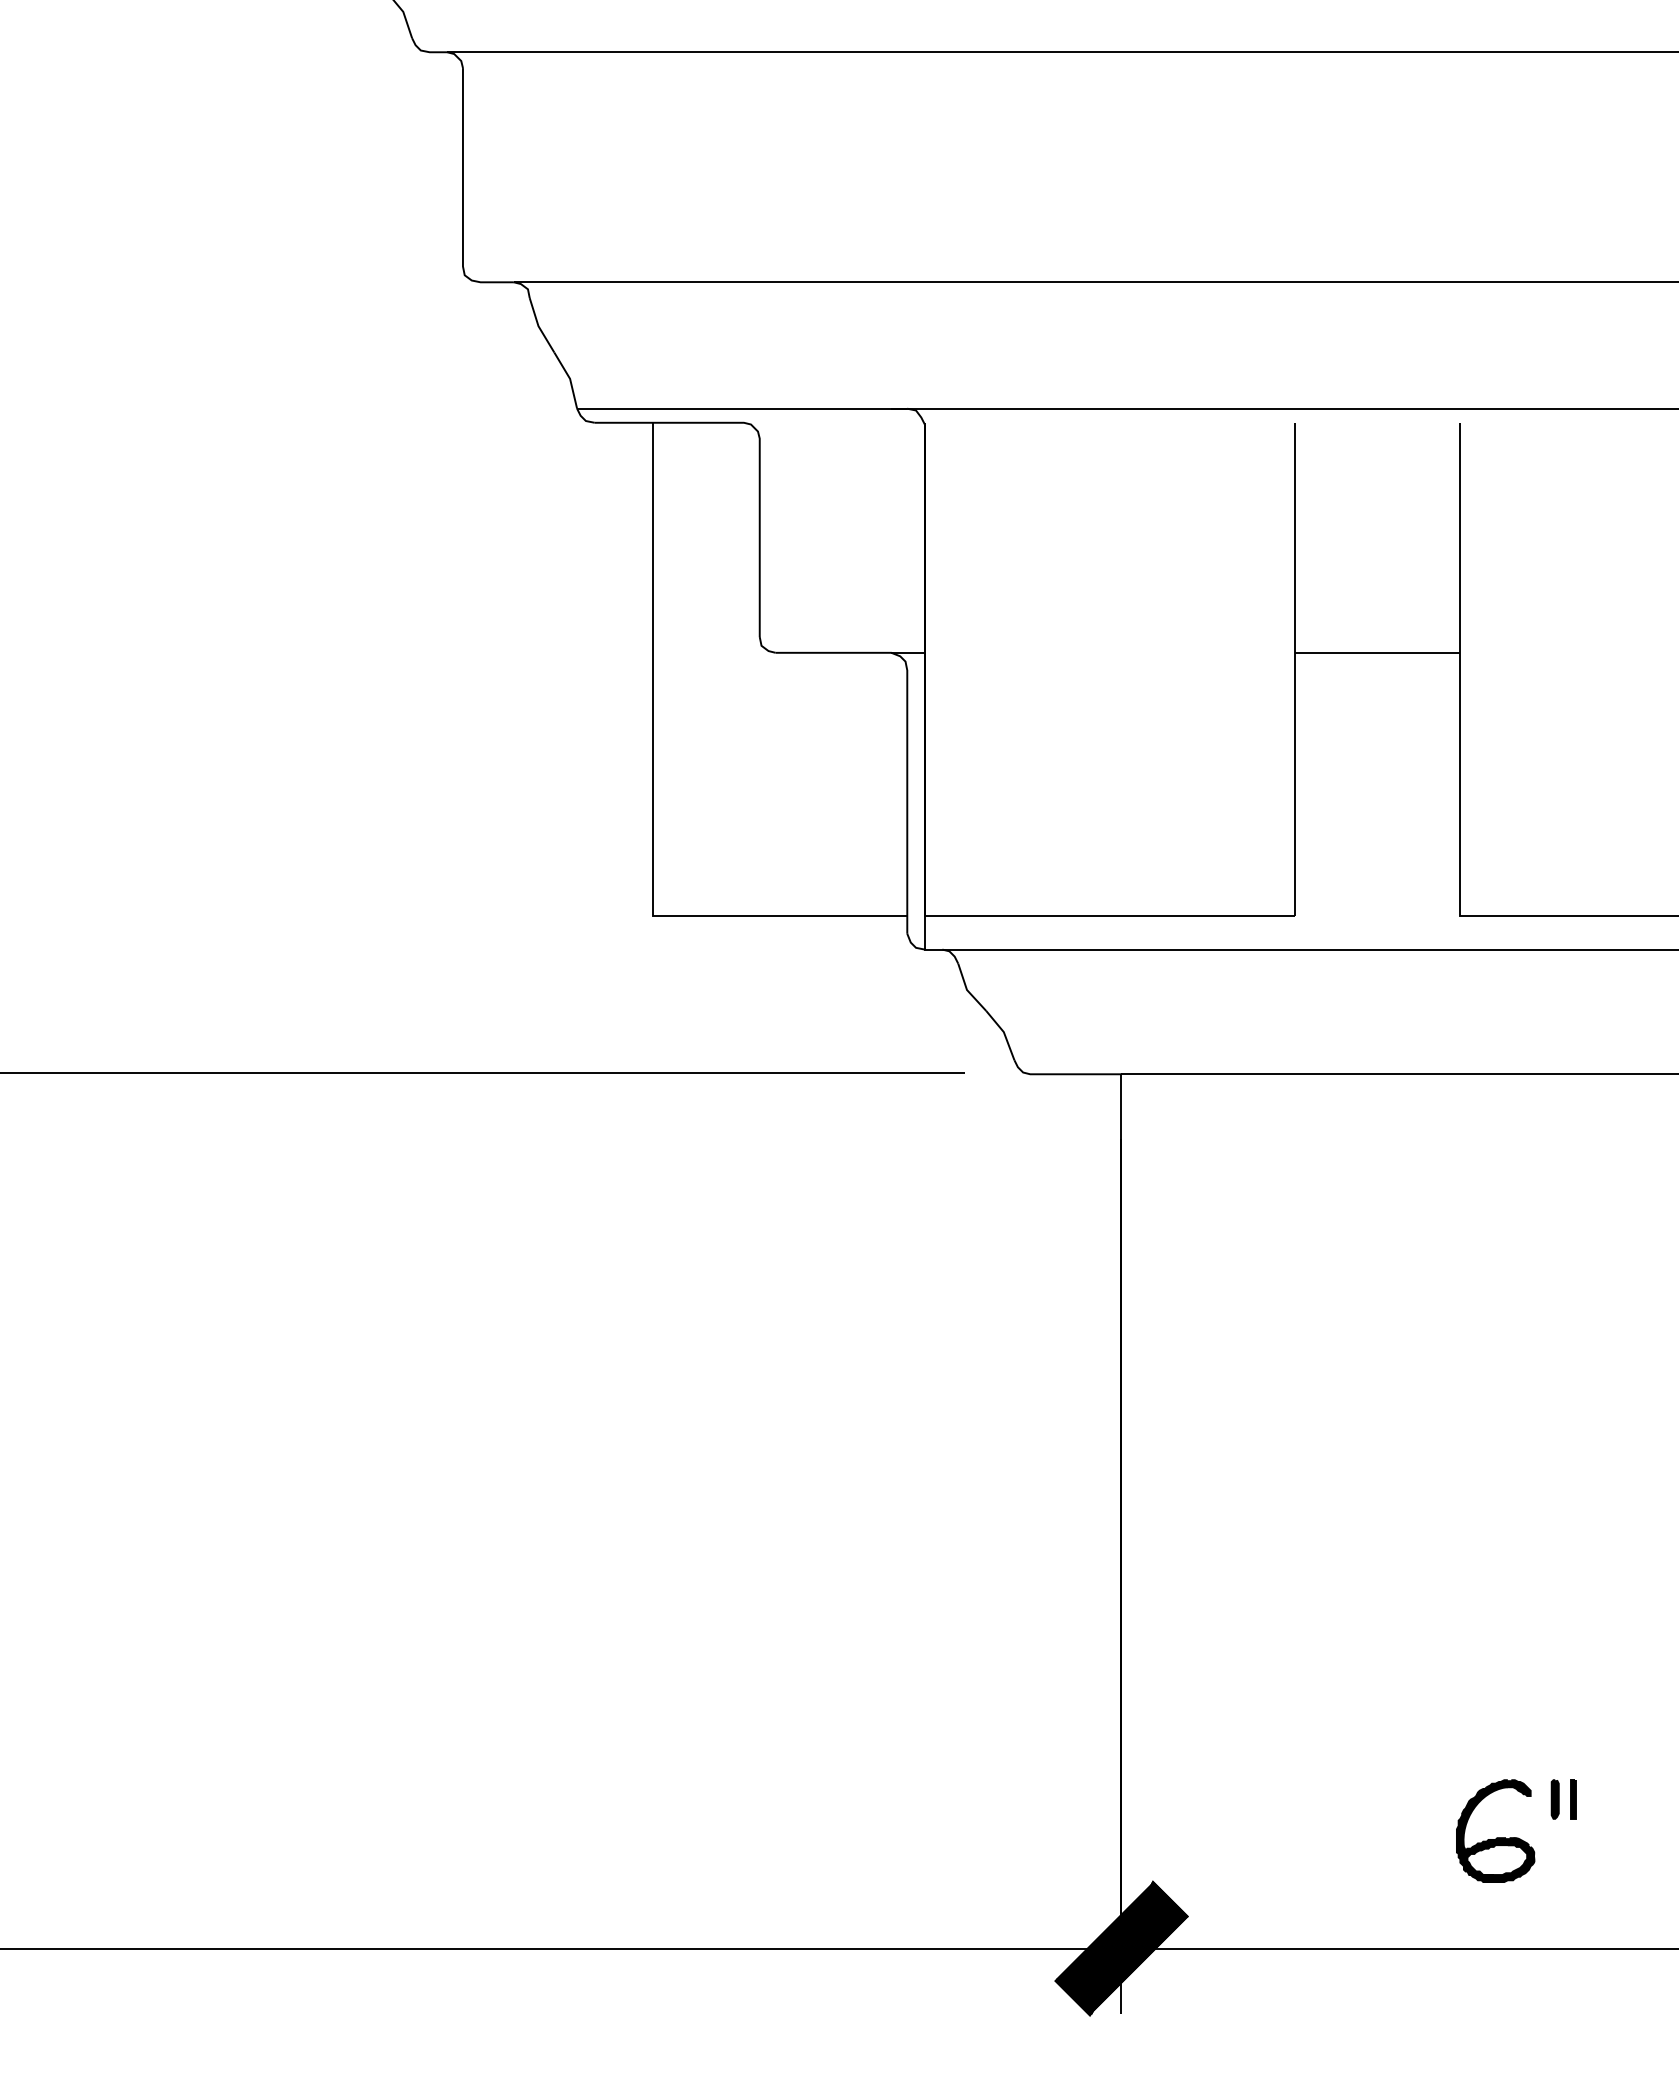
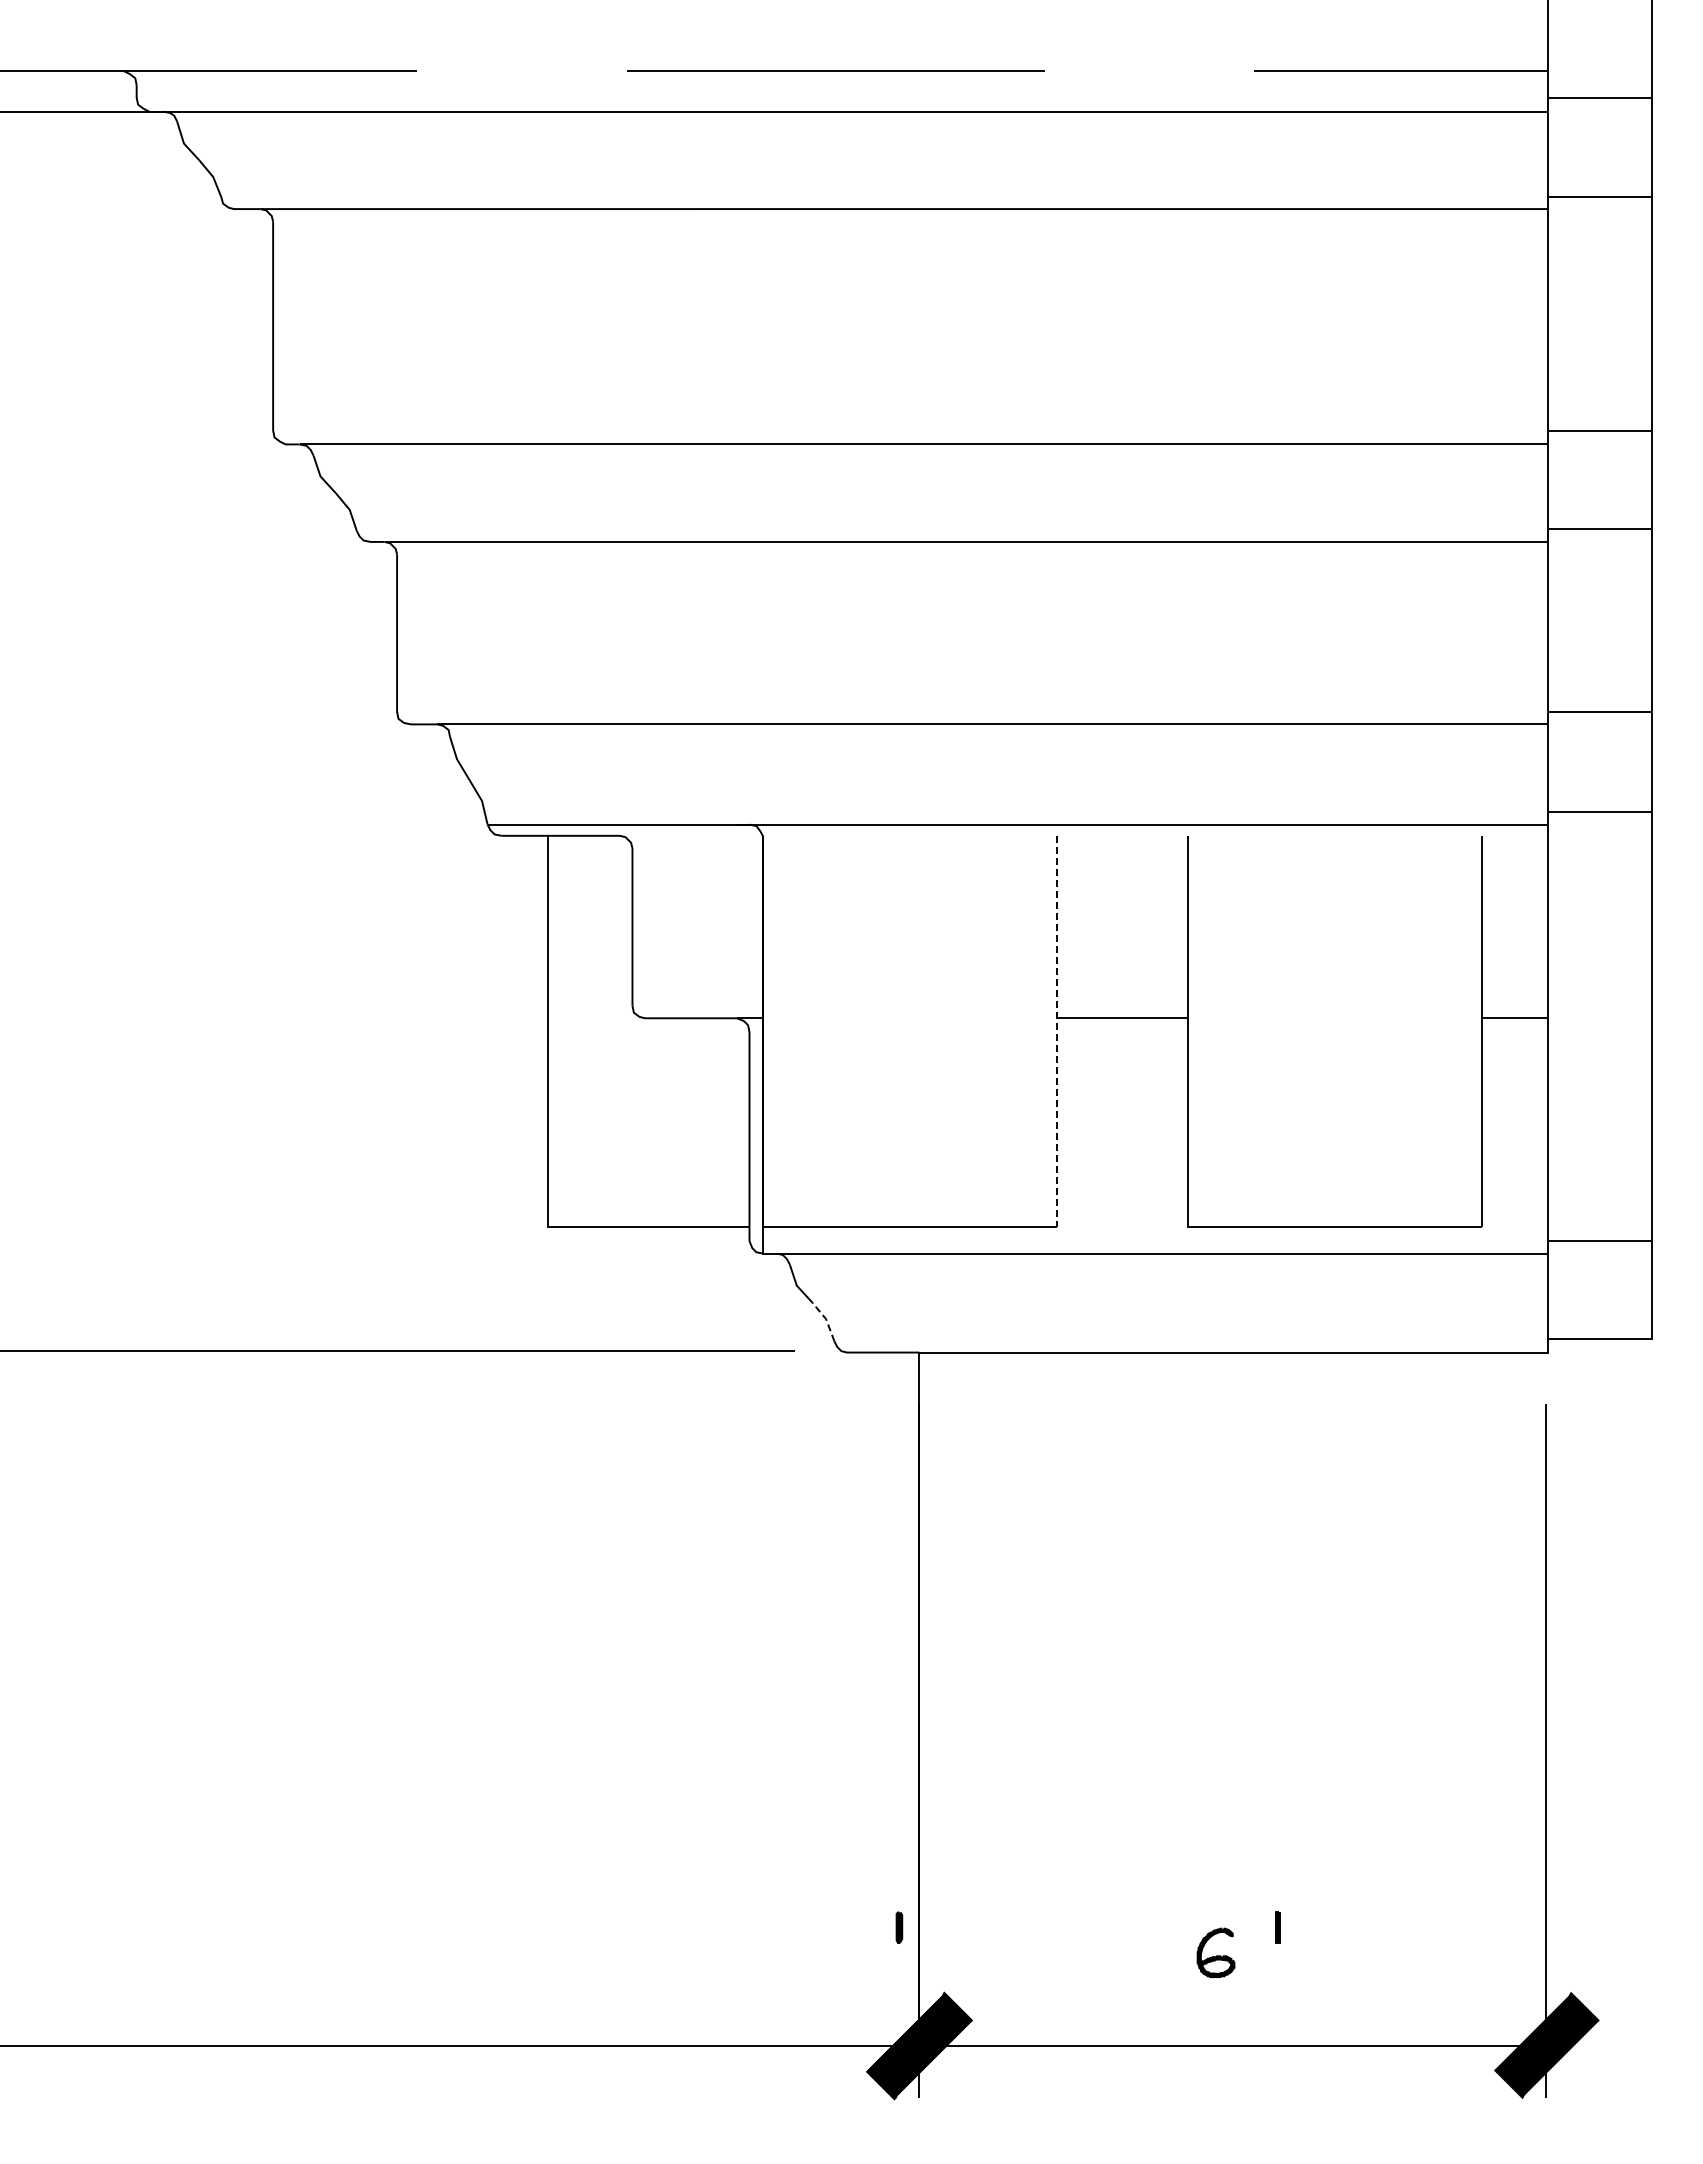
line: (1295, 669) -> (1057, 1031), solid -> dashed
line: (1004, 1032) -> (826, 1319), solid -> dashed
part: (1555, 1799) -> (899, 1927), moved
part: (1494, 1830) -> (1215, 1952), size x0.6

